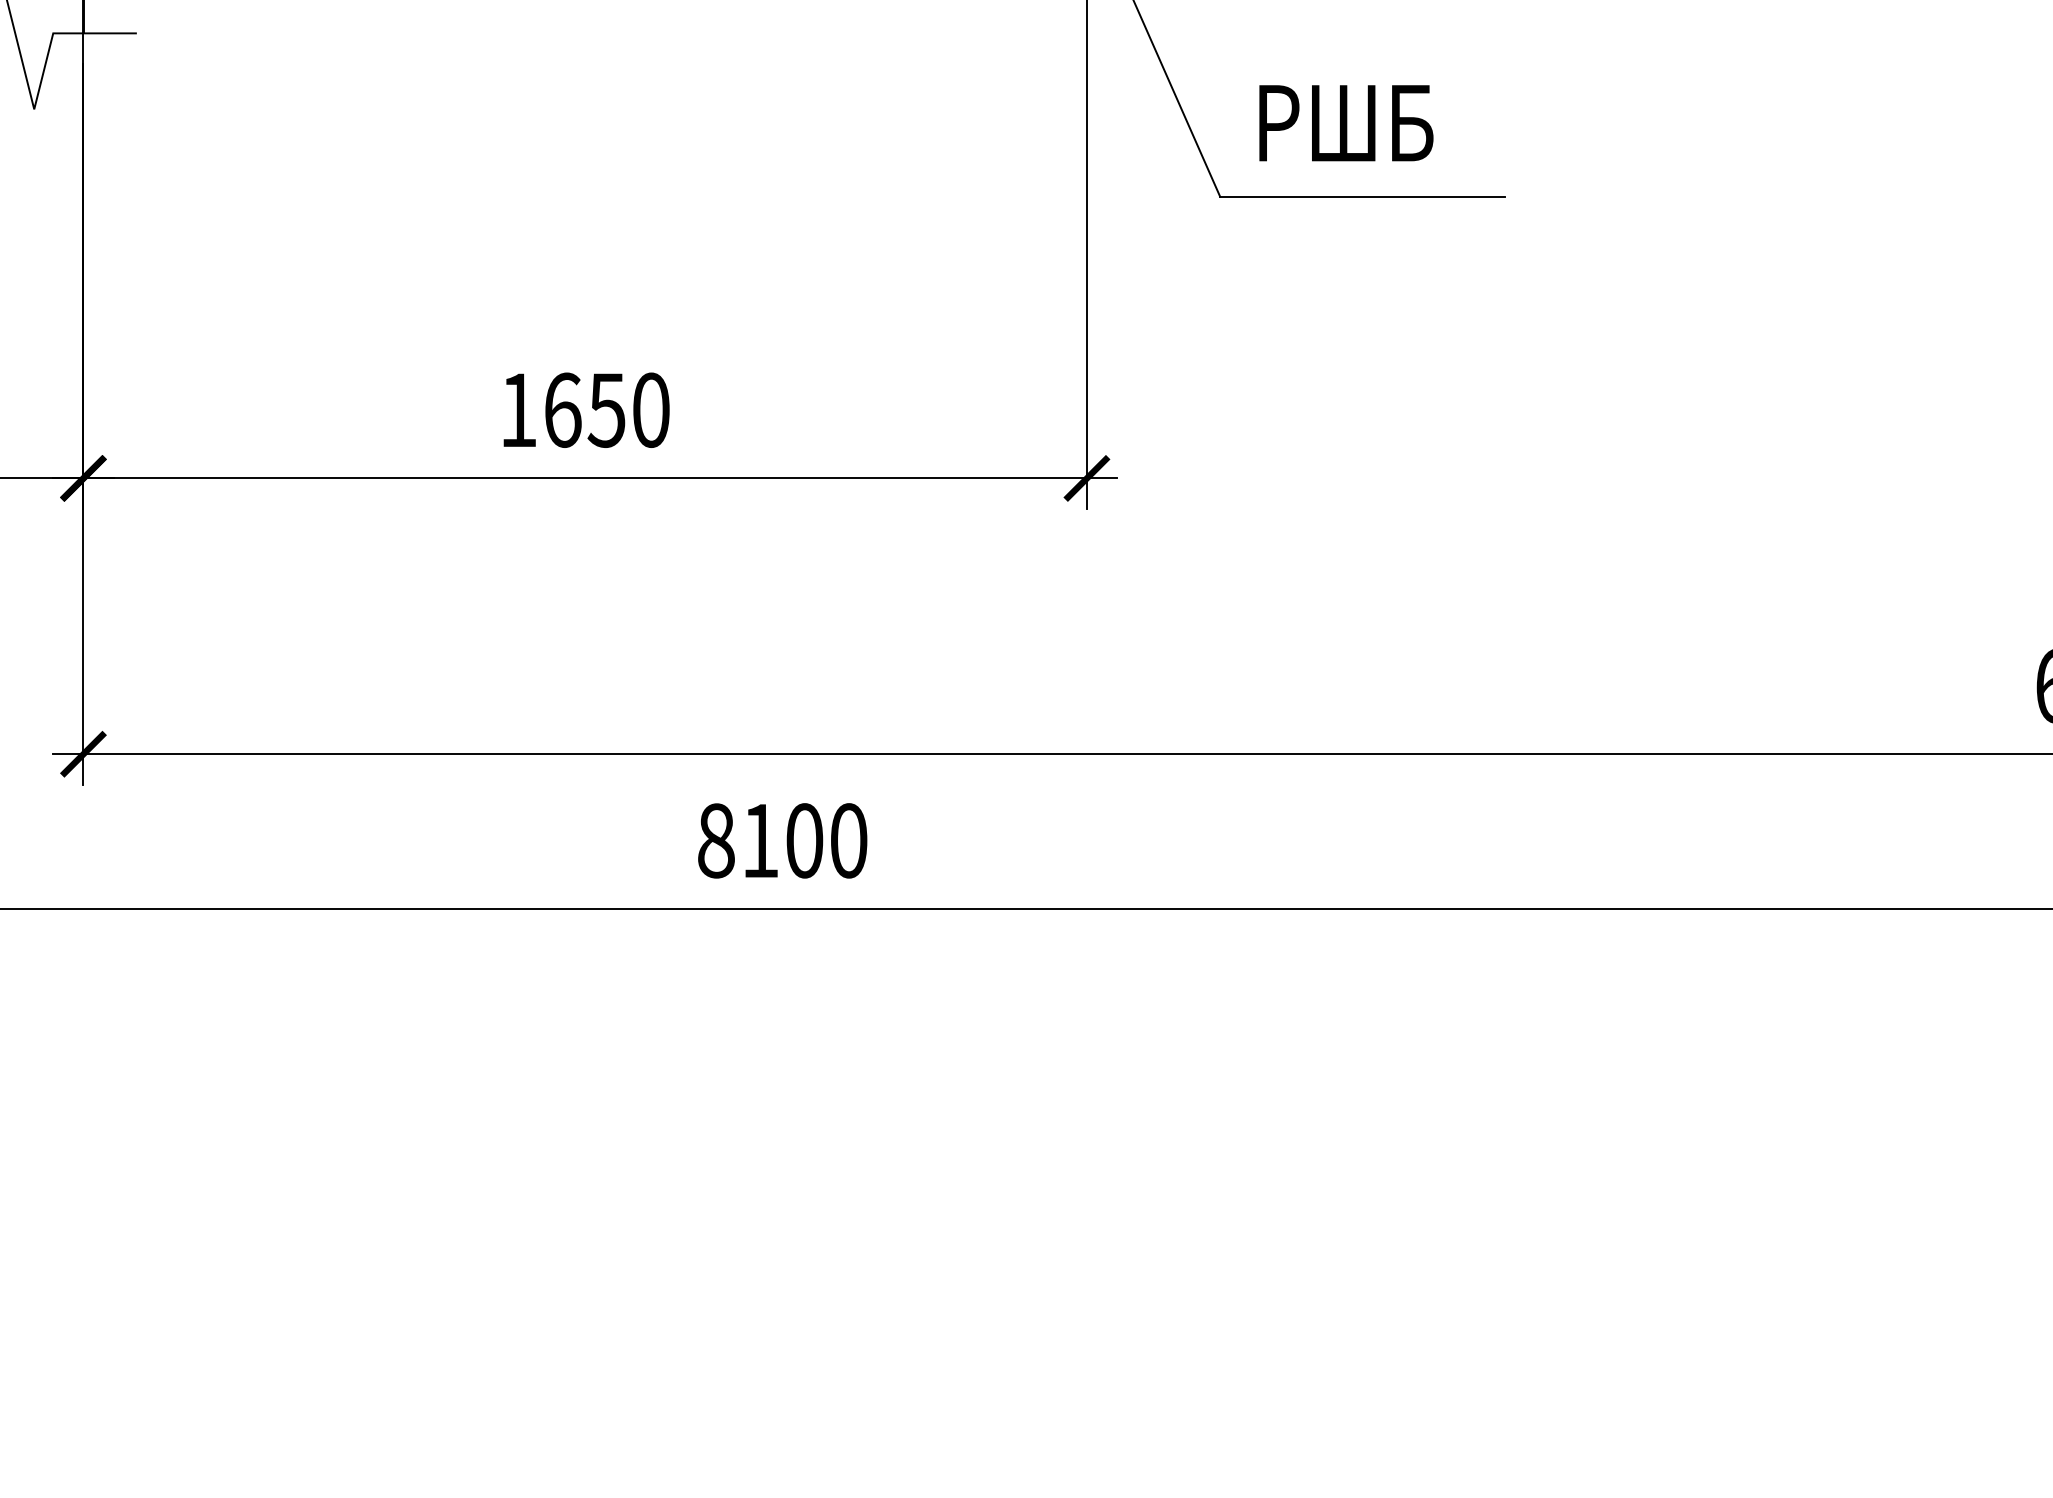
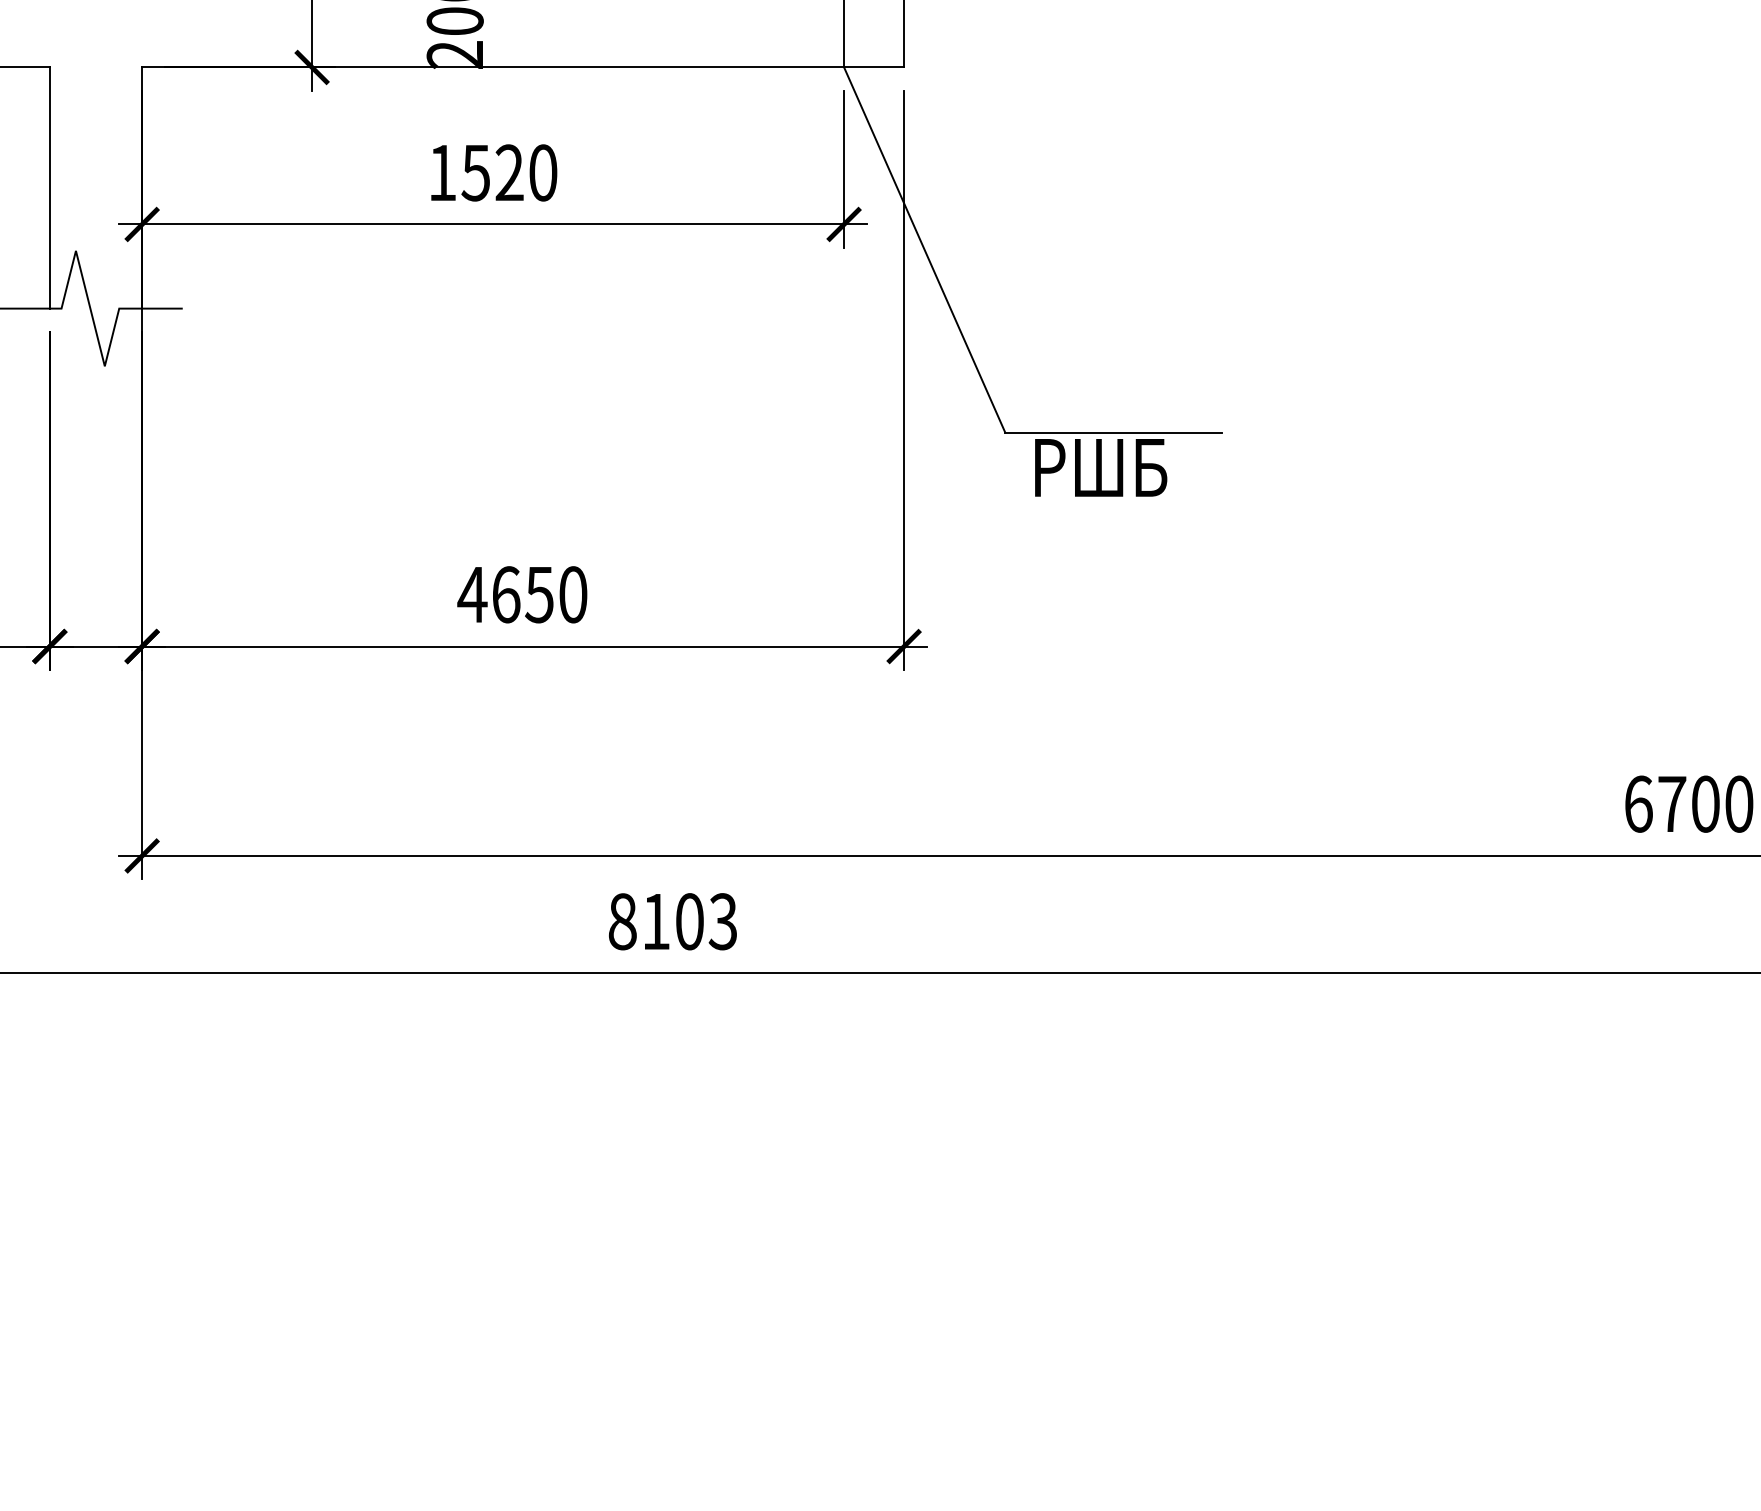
text: (1346, 122) -> (1101, 467), moved
text: (518, 409) -> (472, 594), 1650 -> 4650
text: (847, 840) -> (722, 921), 8100 -> 8103

